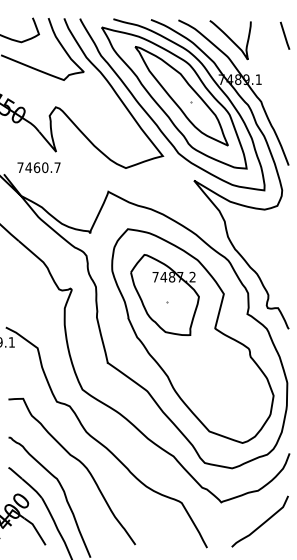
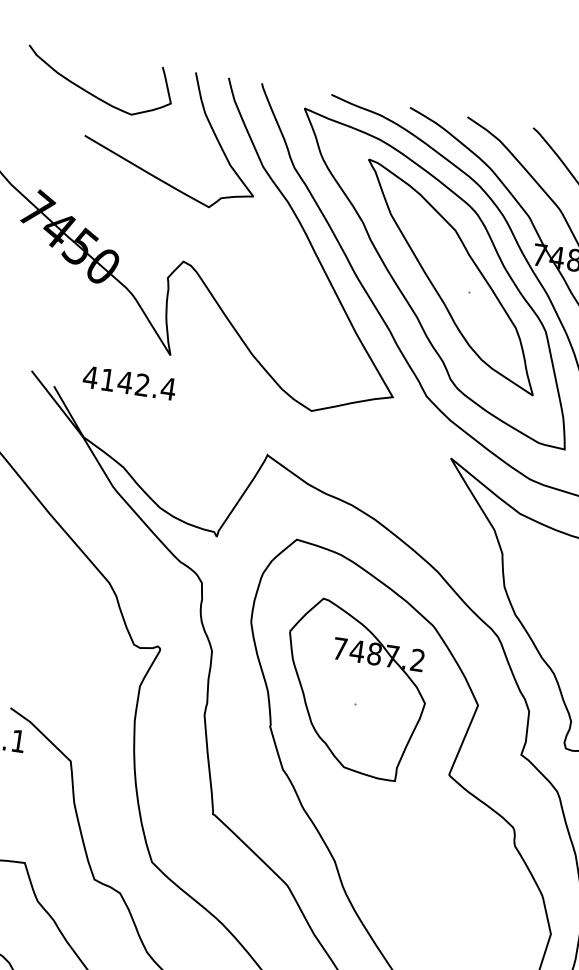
text: (38, 167) -> (128, 382), 7460.7 -> 4142.4

